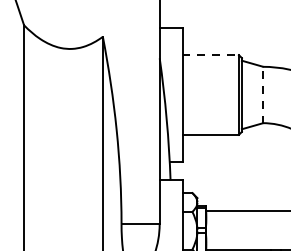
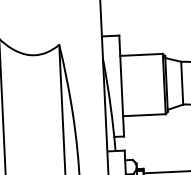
line: (211, 55) -> (142, 55), dashed -> solid
line: (262, 94) -> (182, 82), dashed -> solid

